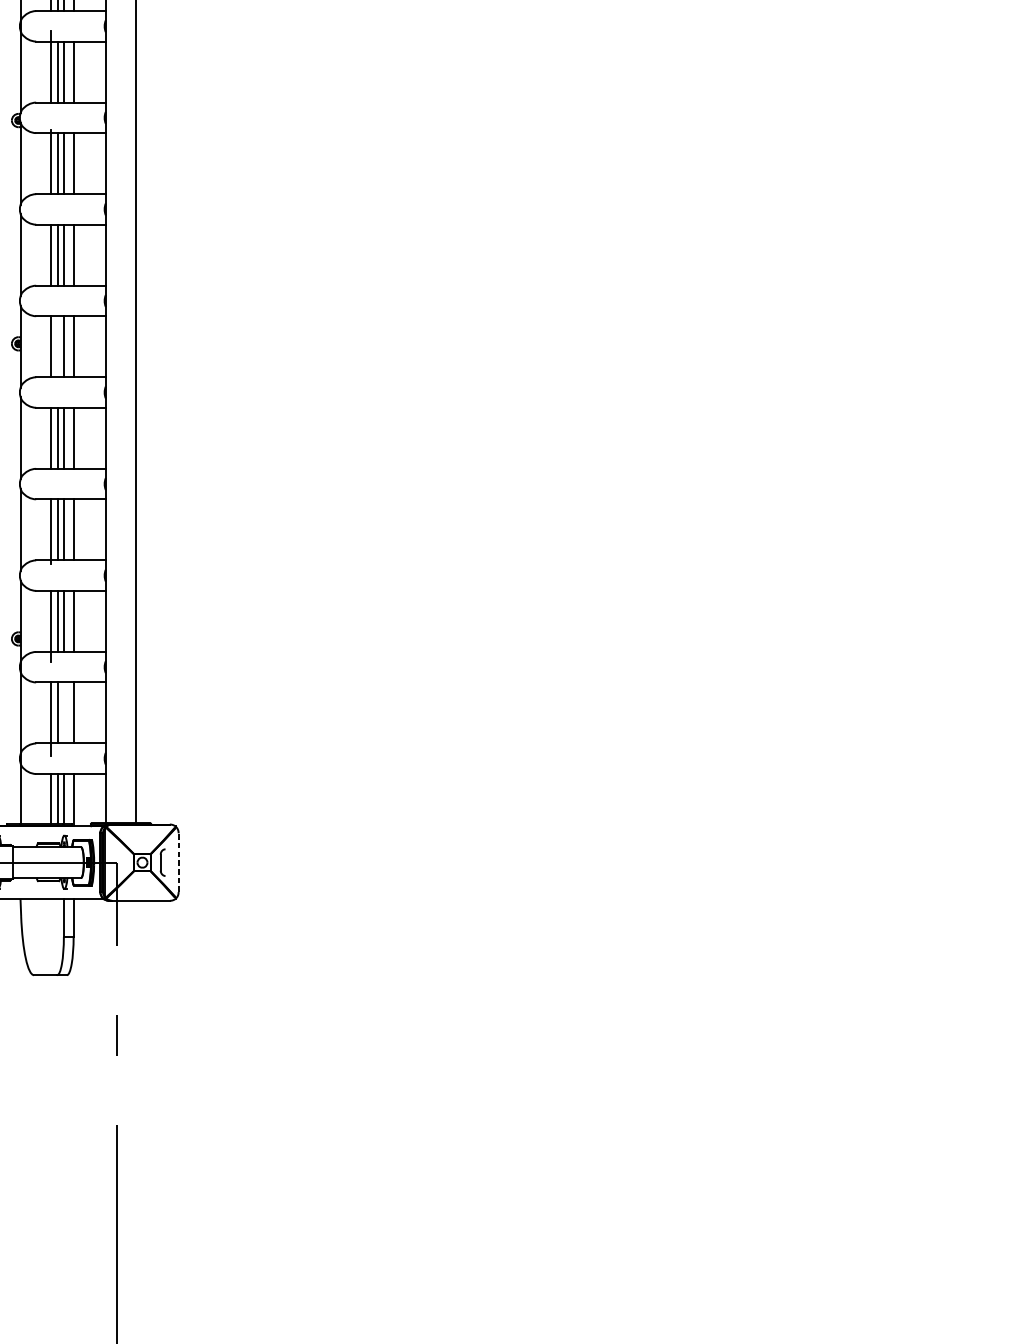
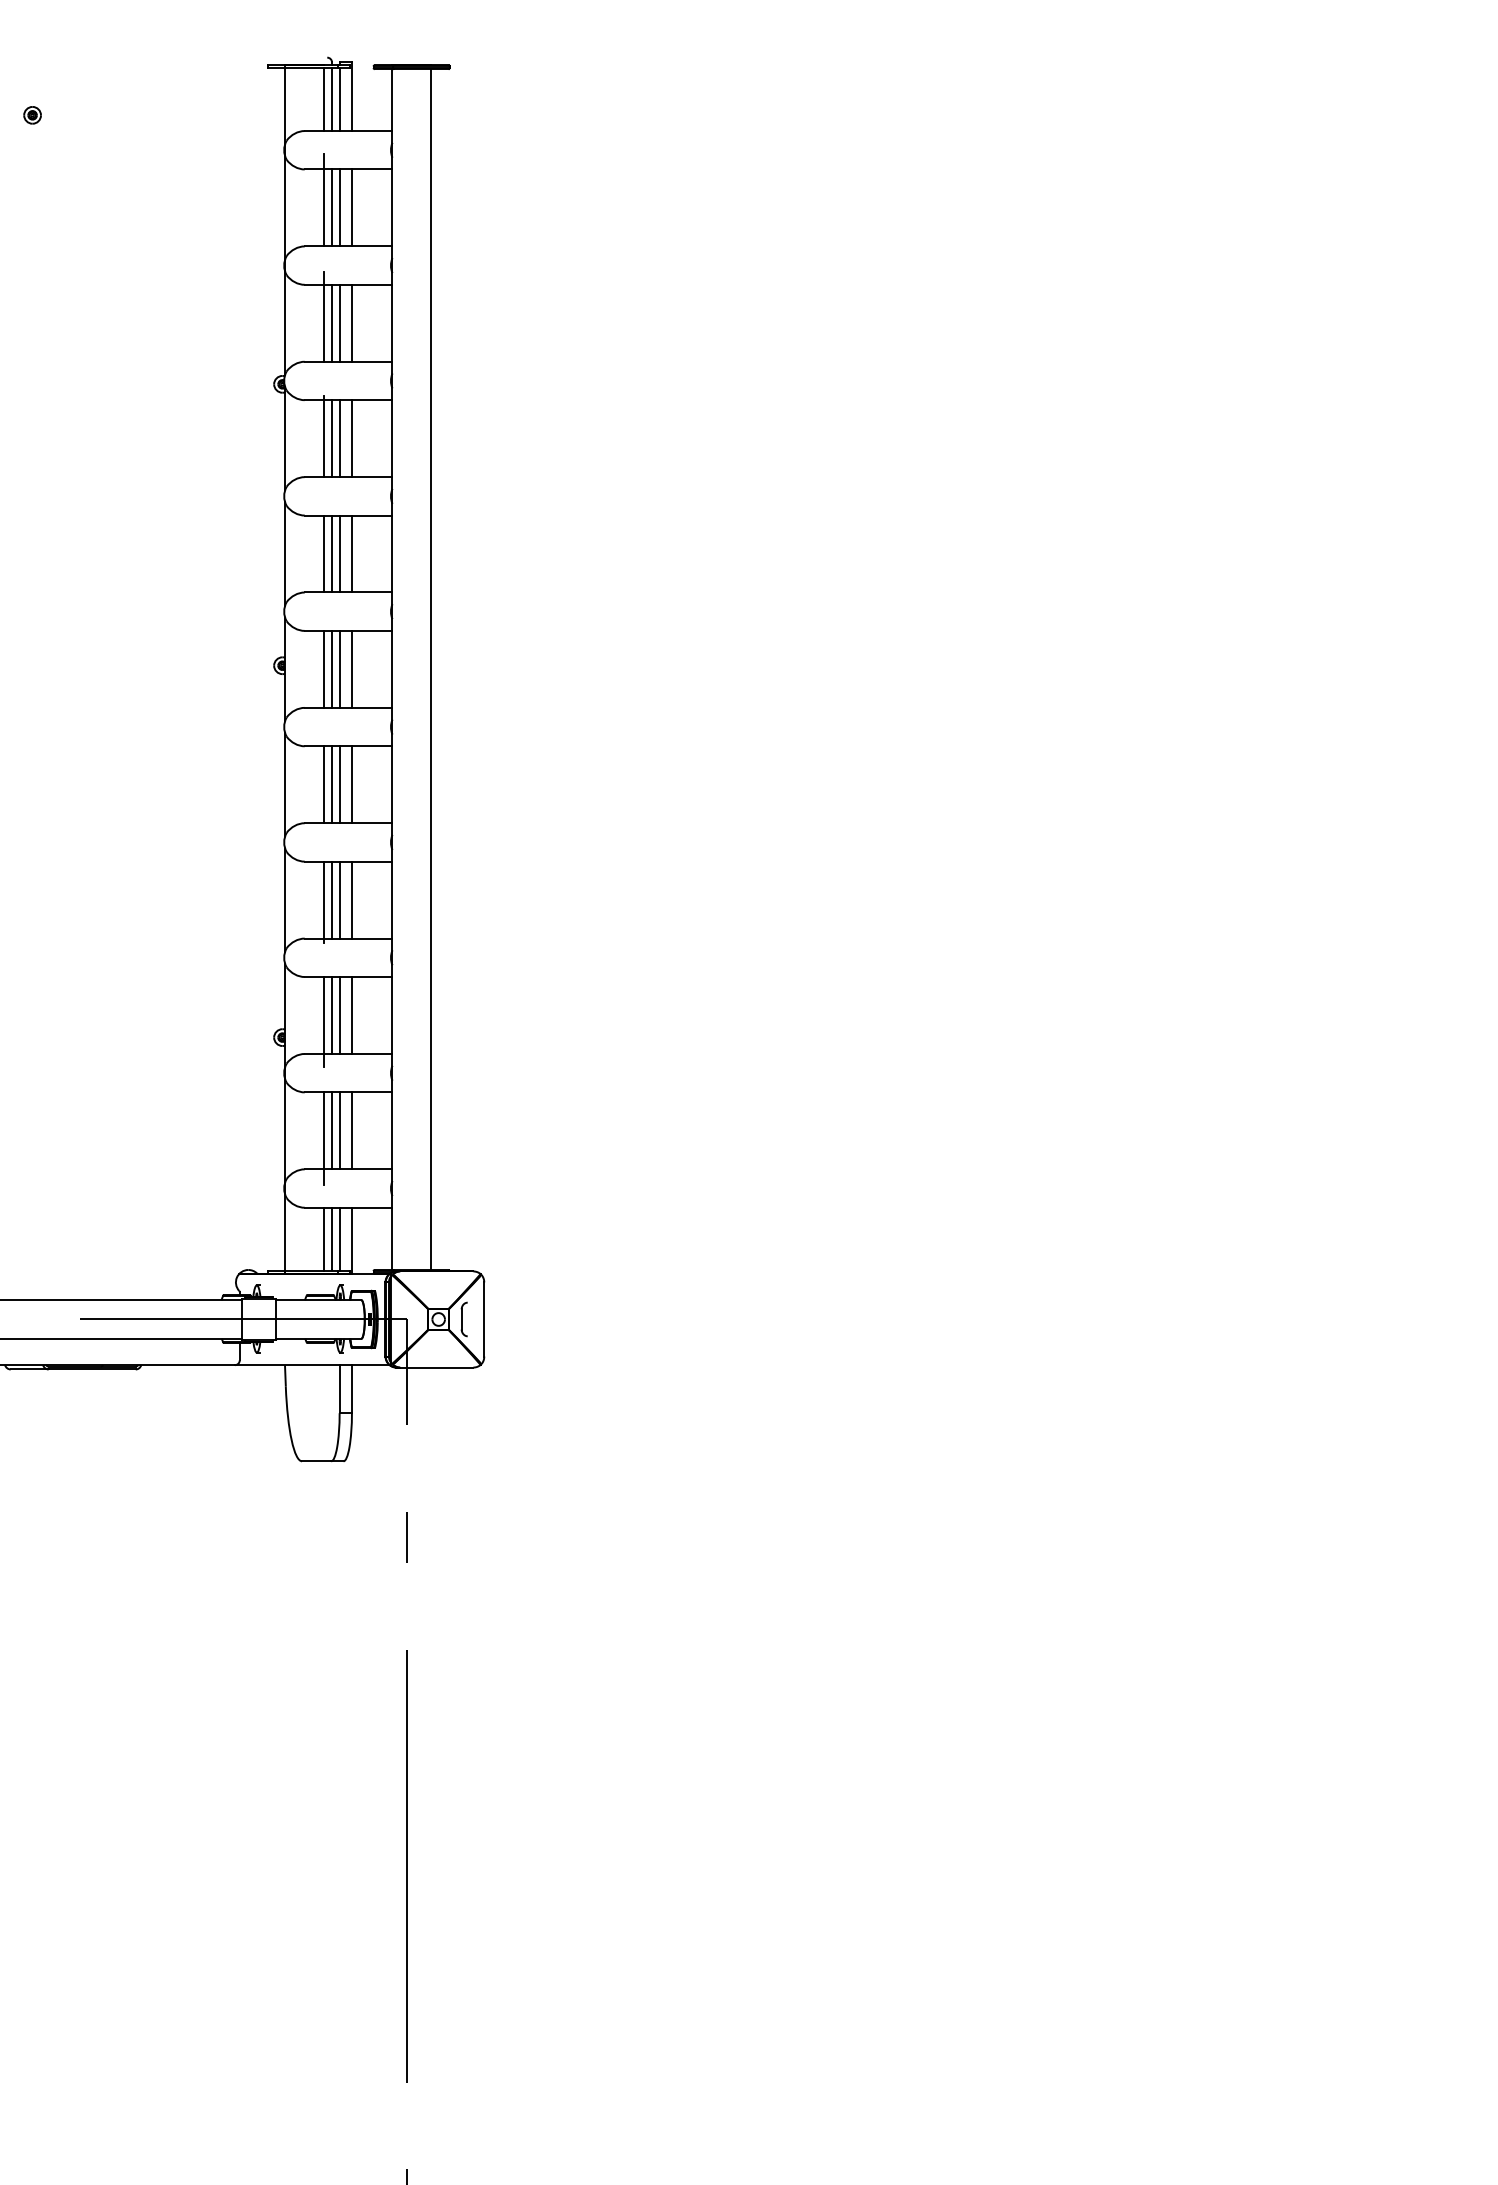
line: (58, 346) -> (332, 668), added
line: (63, 712) -> (339, 1130), added
line: (178, 861) -> (484, 1318), dashed -> solid

